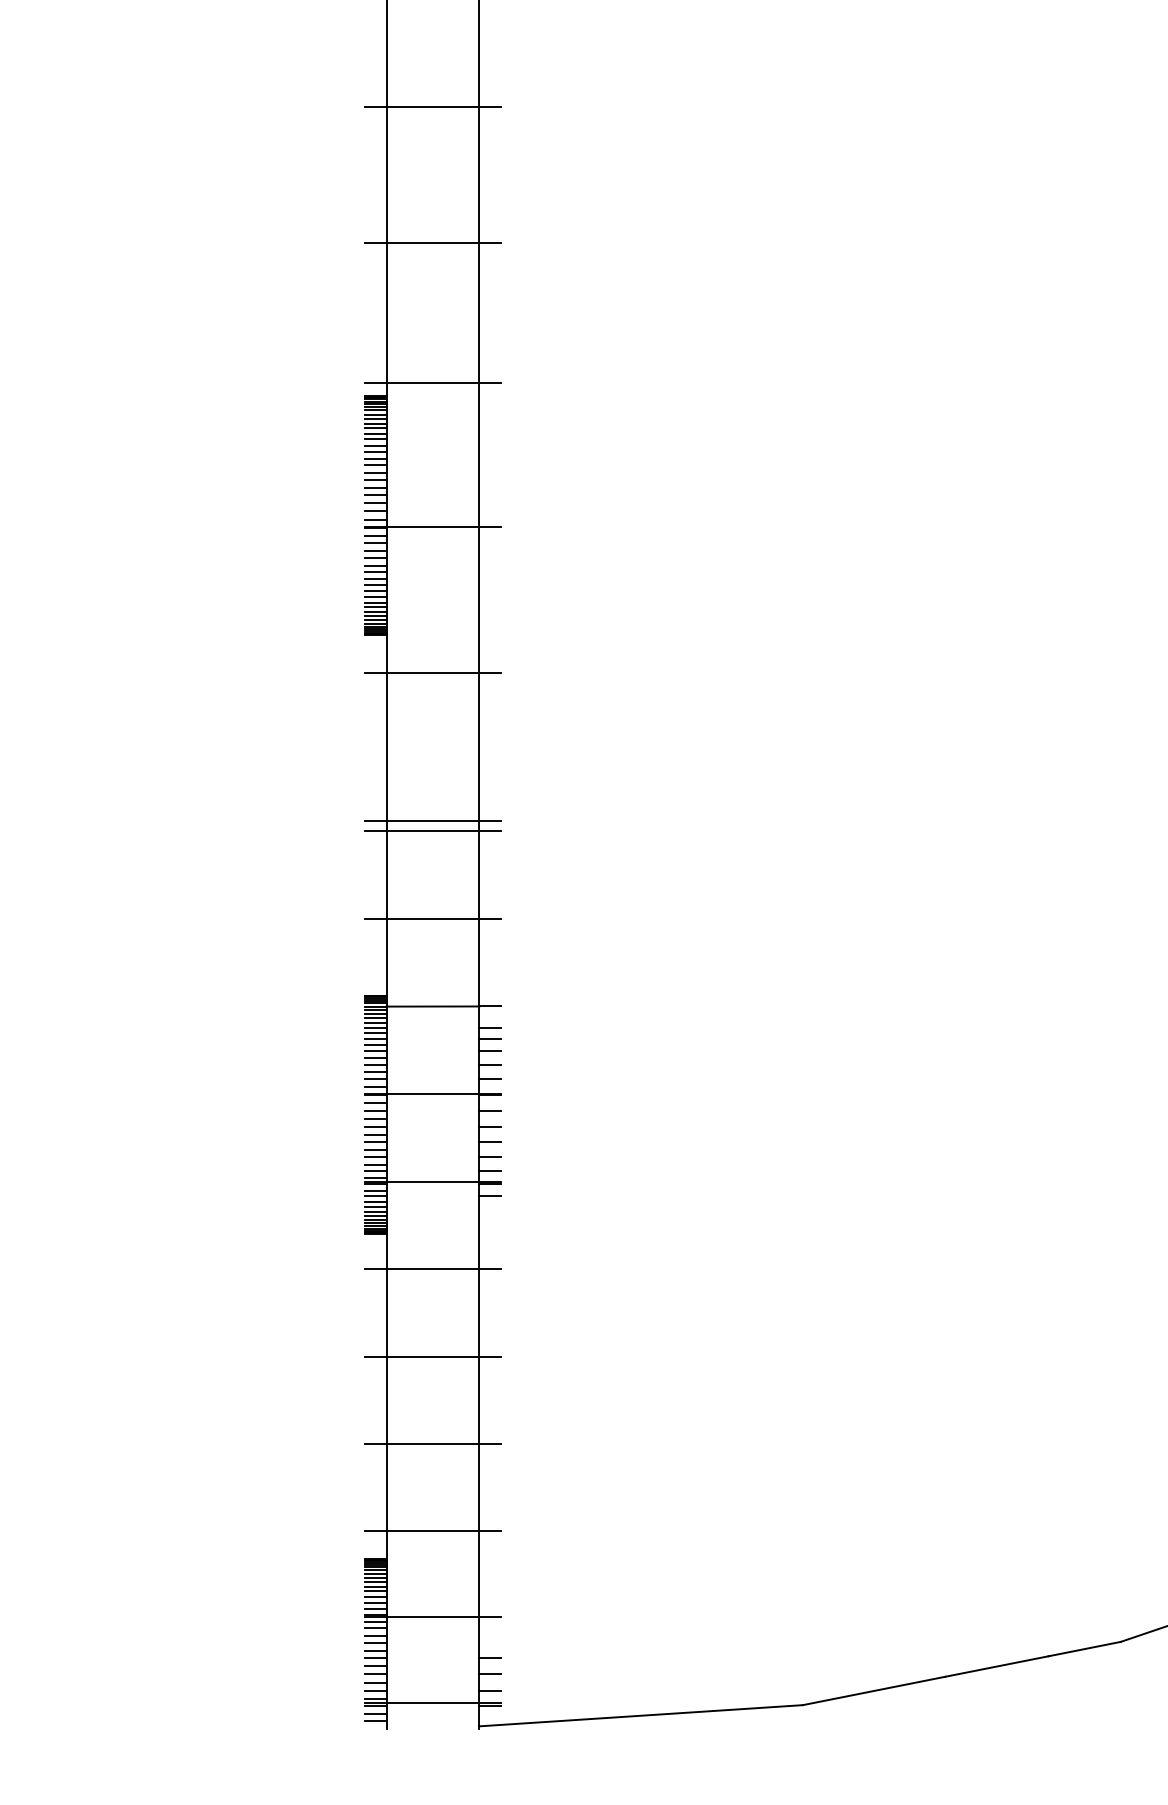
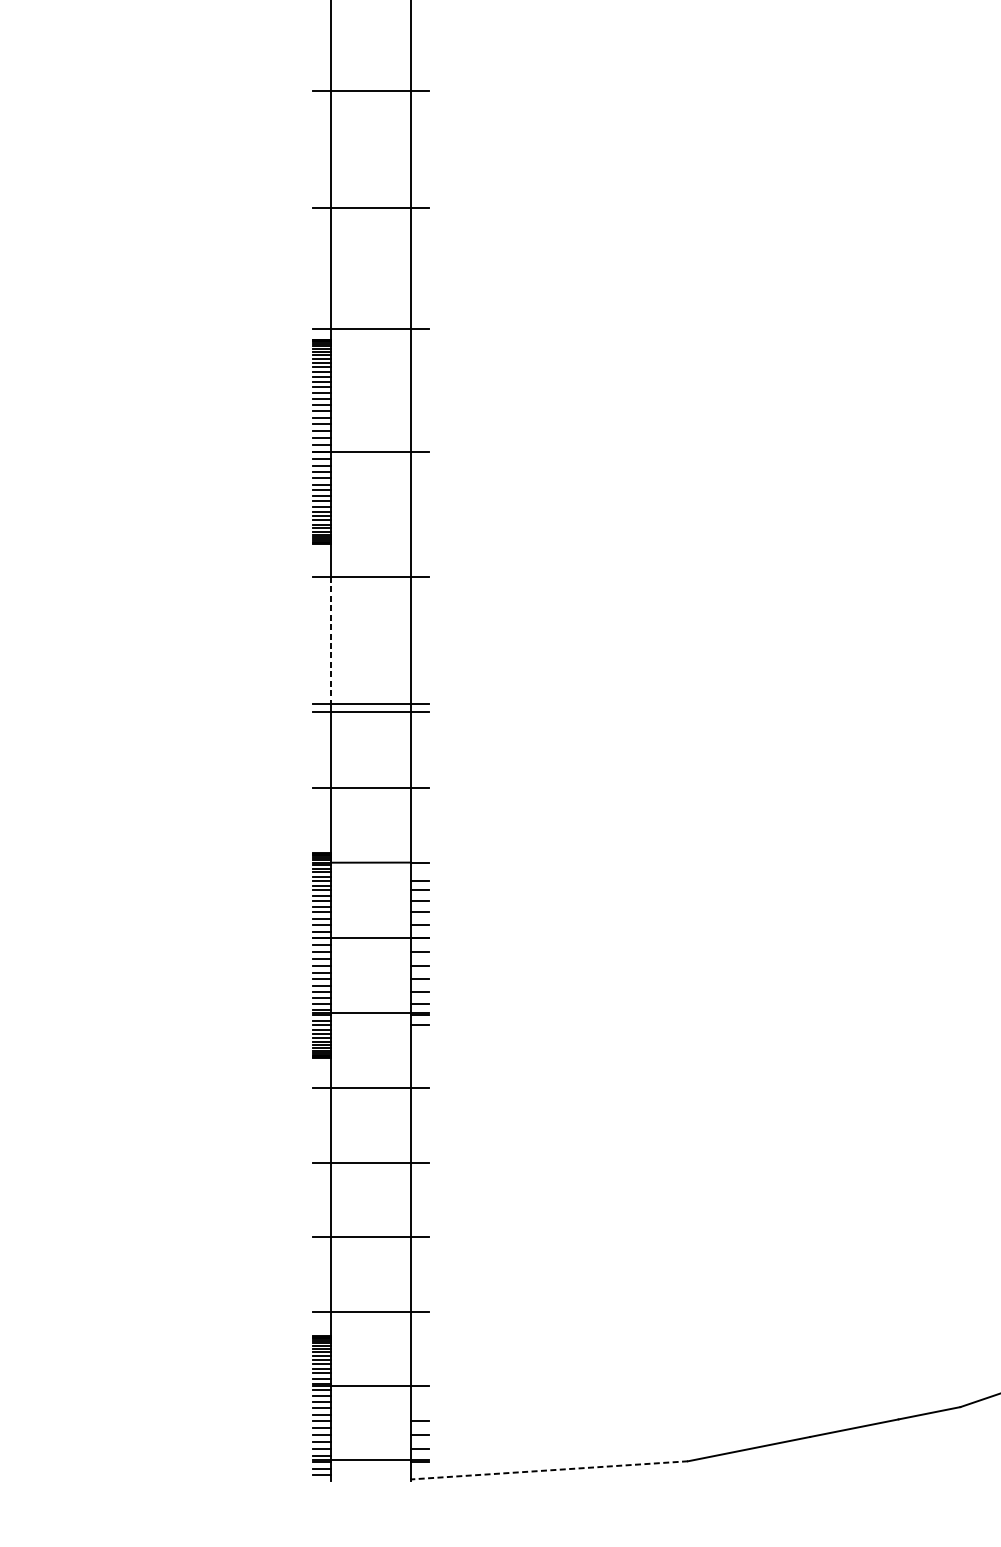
line: (386, 747) -> (331, 640), solid -> dashed
line: (640, 1715) -> (548, 1470), solid -> dashed

